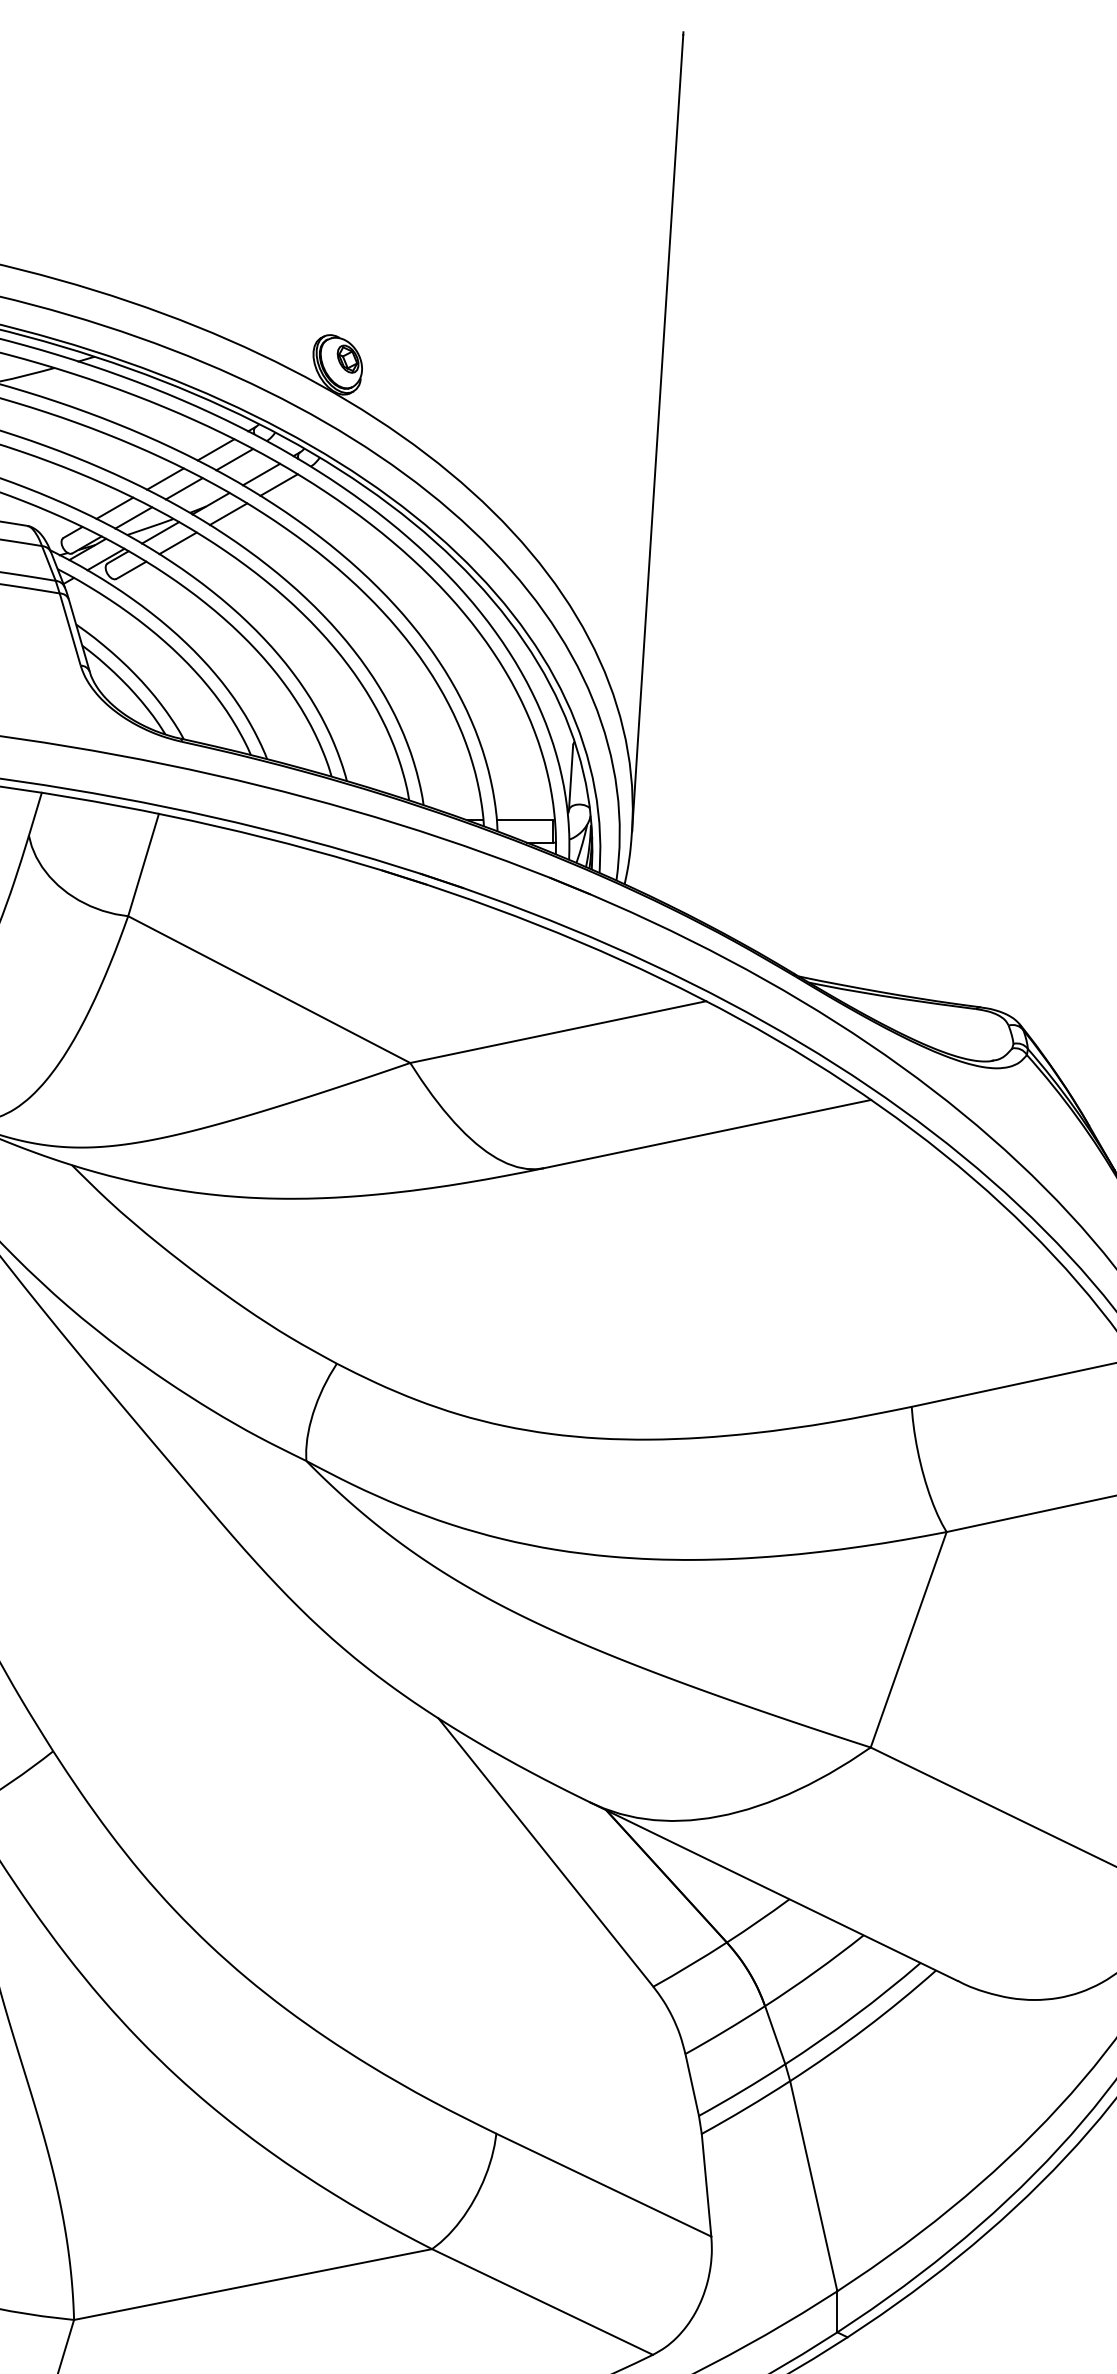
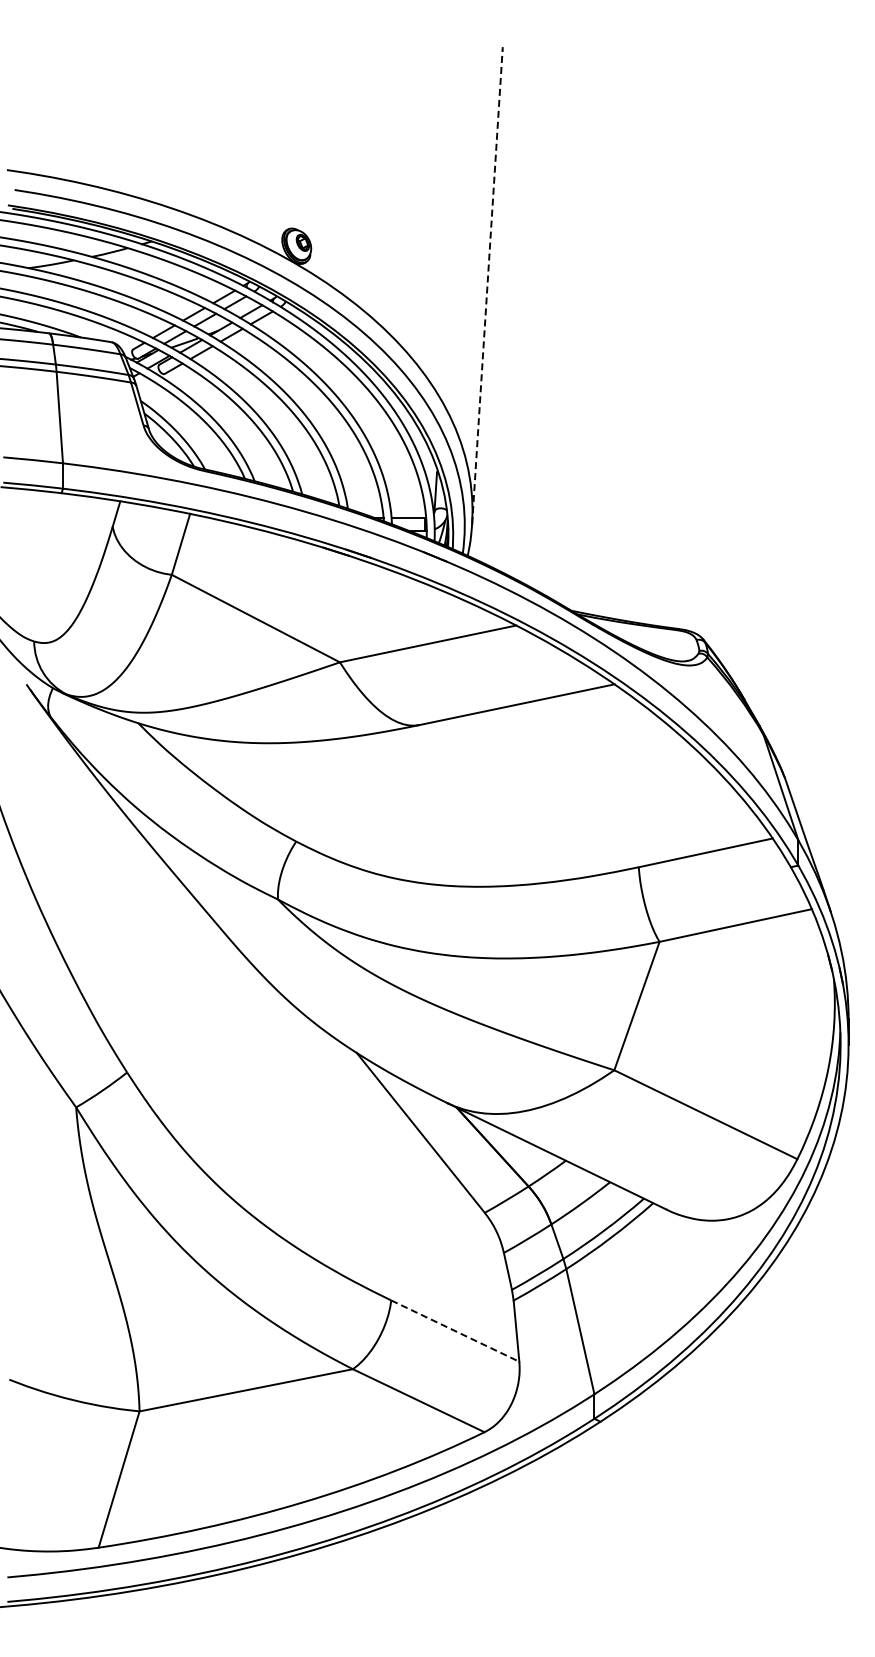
line: (657, 432) -> (487, 286), solid -> dashed
line: (604, 2185) -> (455, 1331), solid -> dashed

